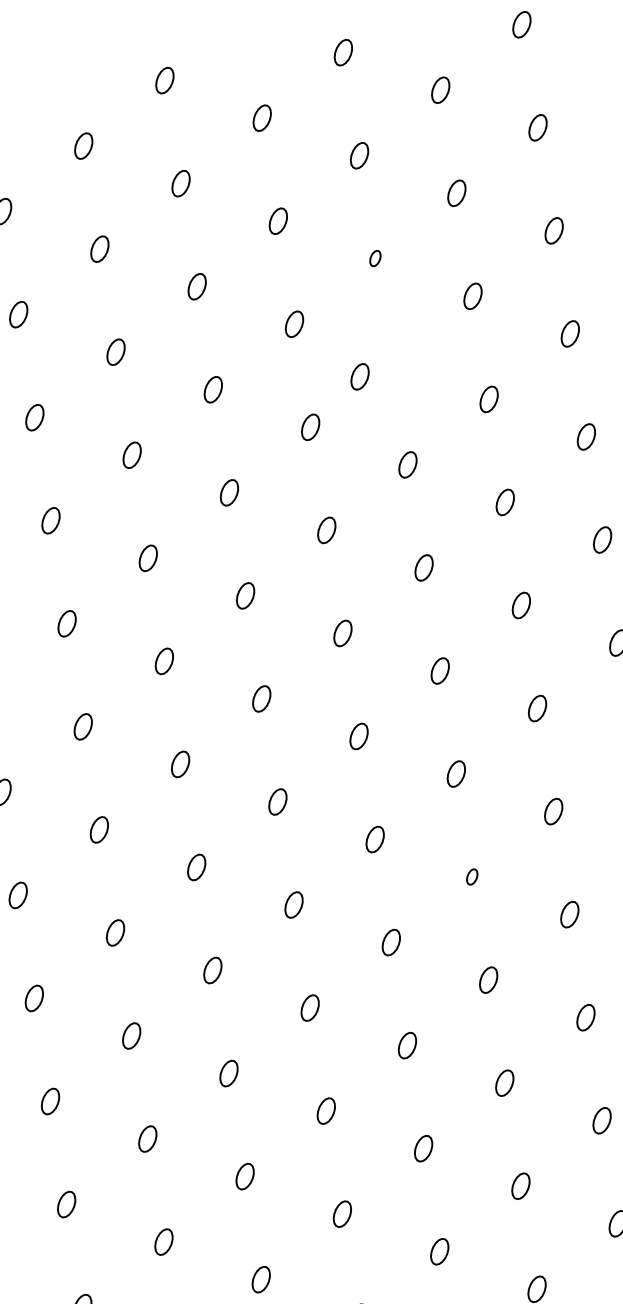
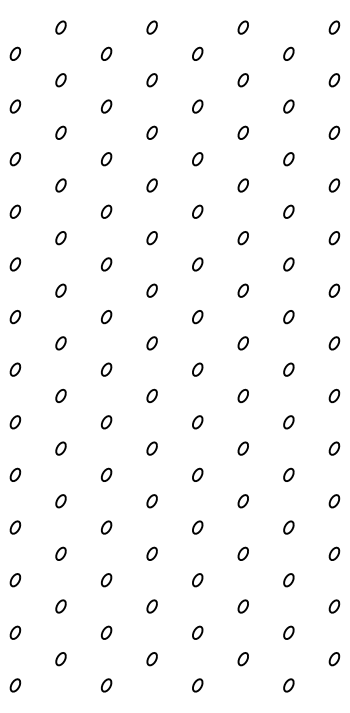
part: (373, 258) -> (242, 132), size x1.67
part: (358, 377) -> (242, 185), moved
part: (470, 877) -> (242, 448), size x1.67

